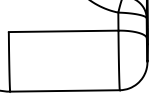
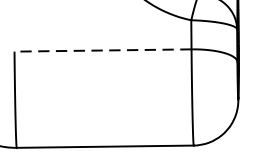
line: (63, 31) -> (102, 50), solid -> dashed

